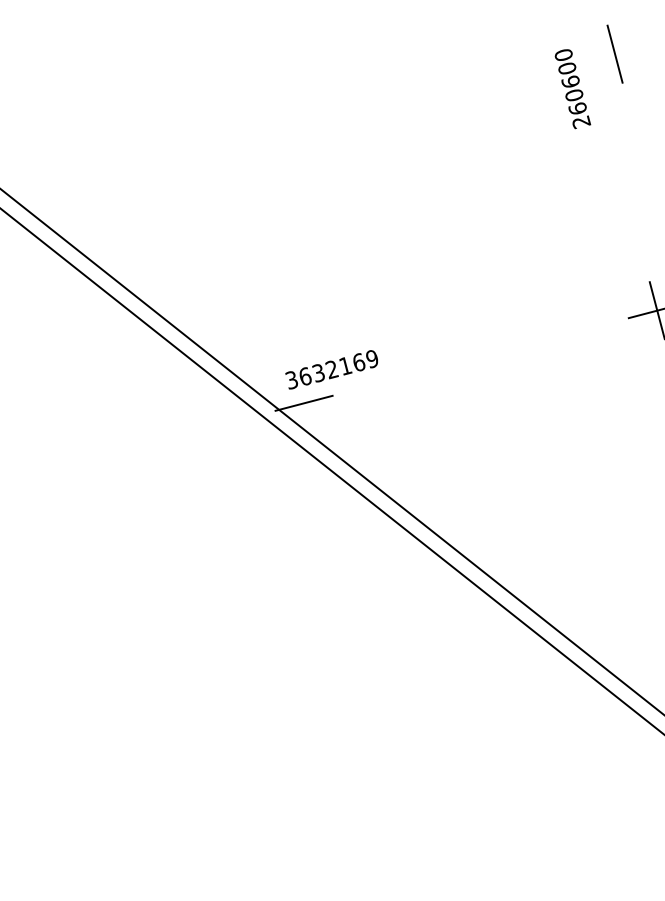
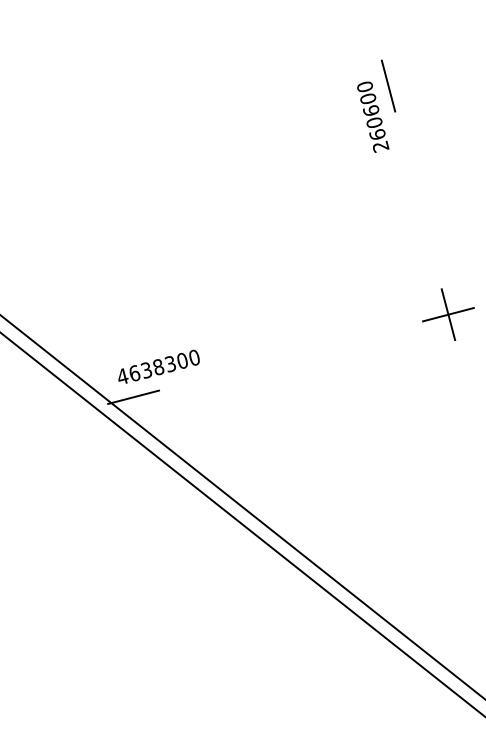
line: (614, 53) -> (388, 85), moved
text: (331, 369) -> (158, 367), 3632169 -> 4638300

